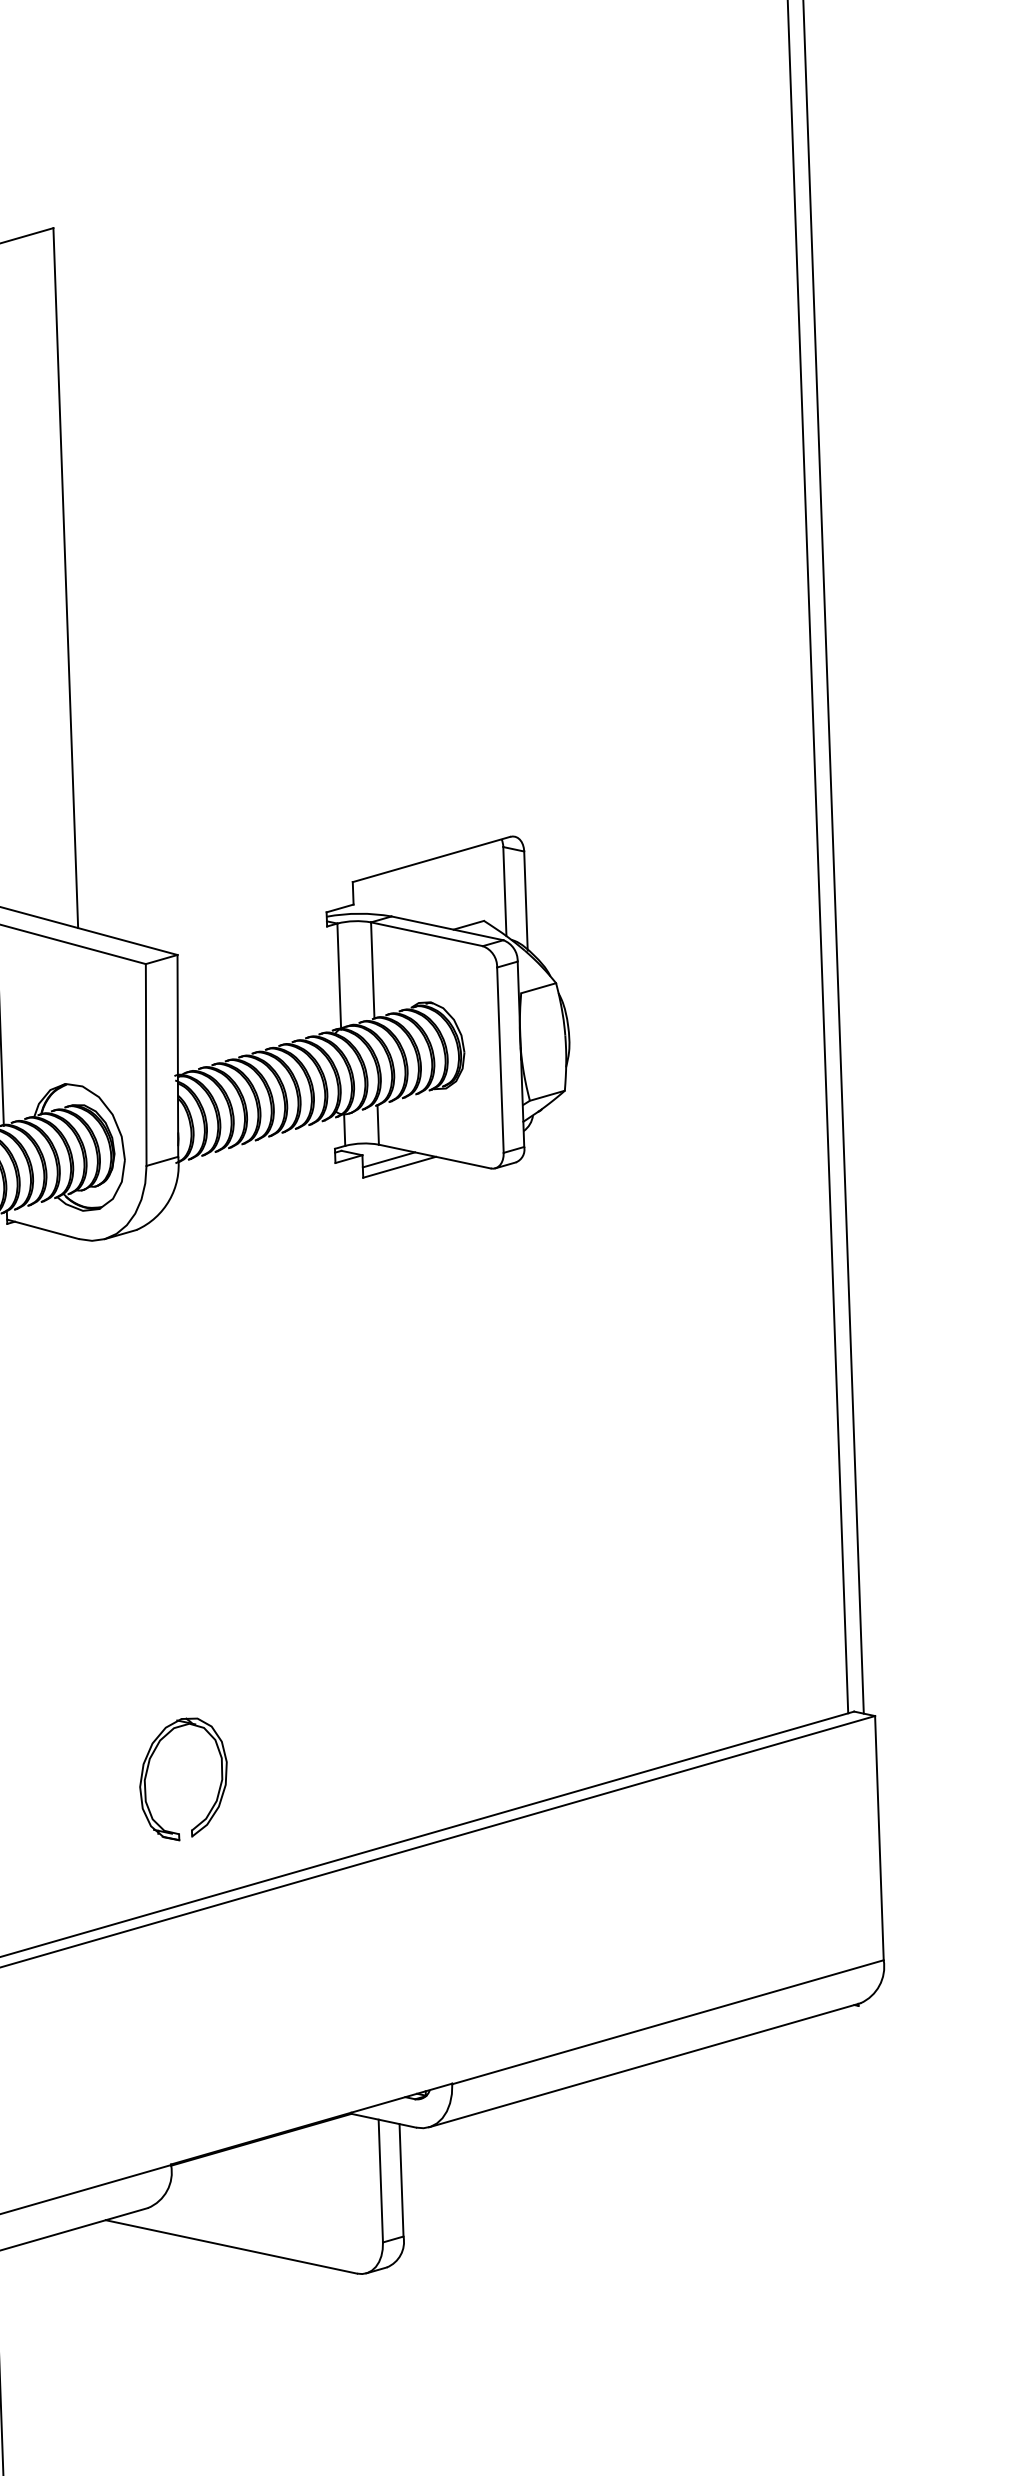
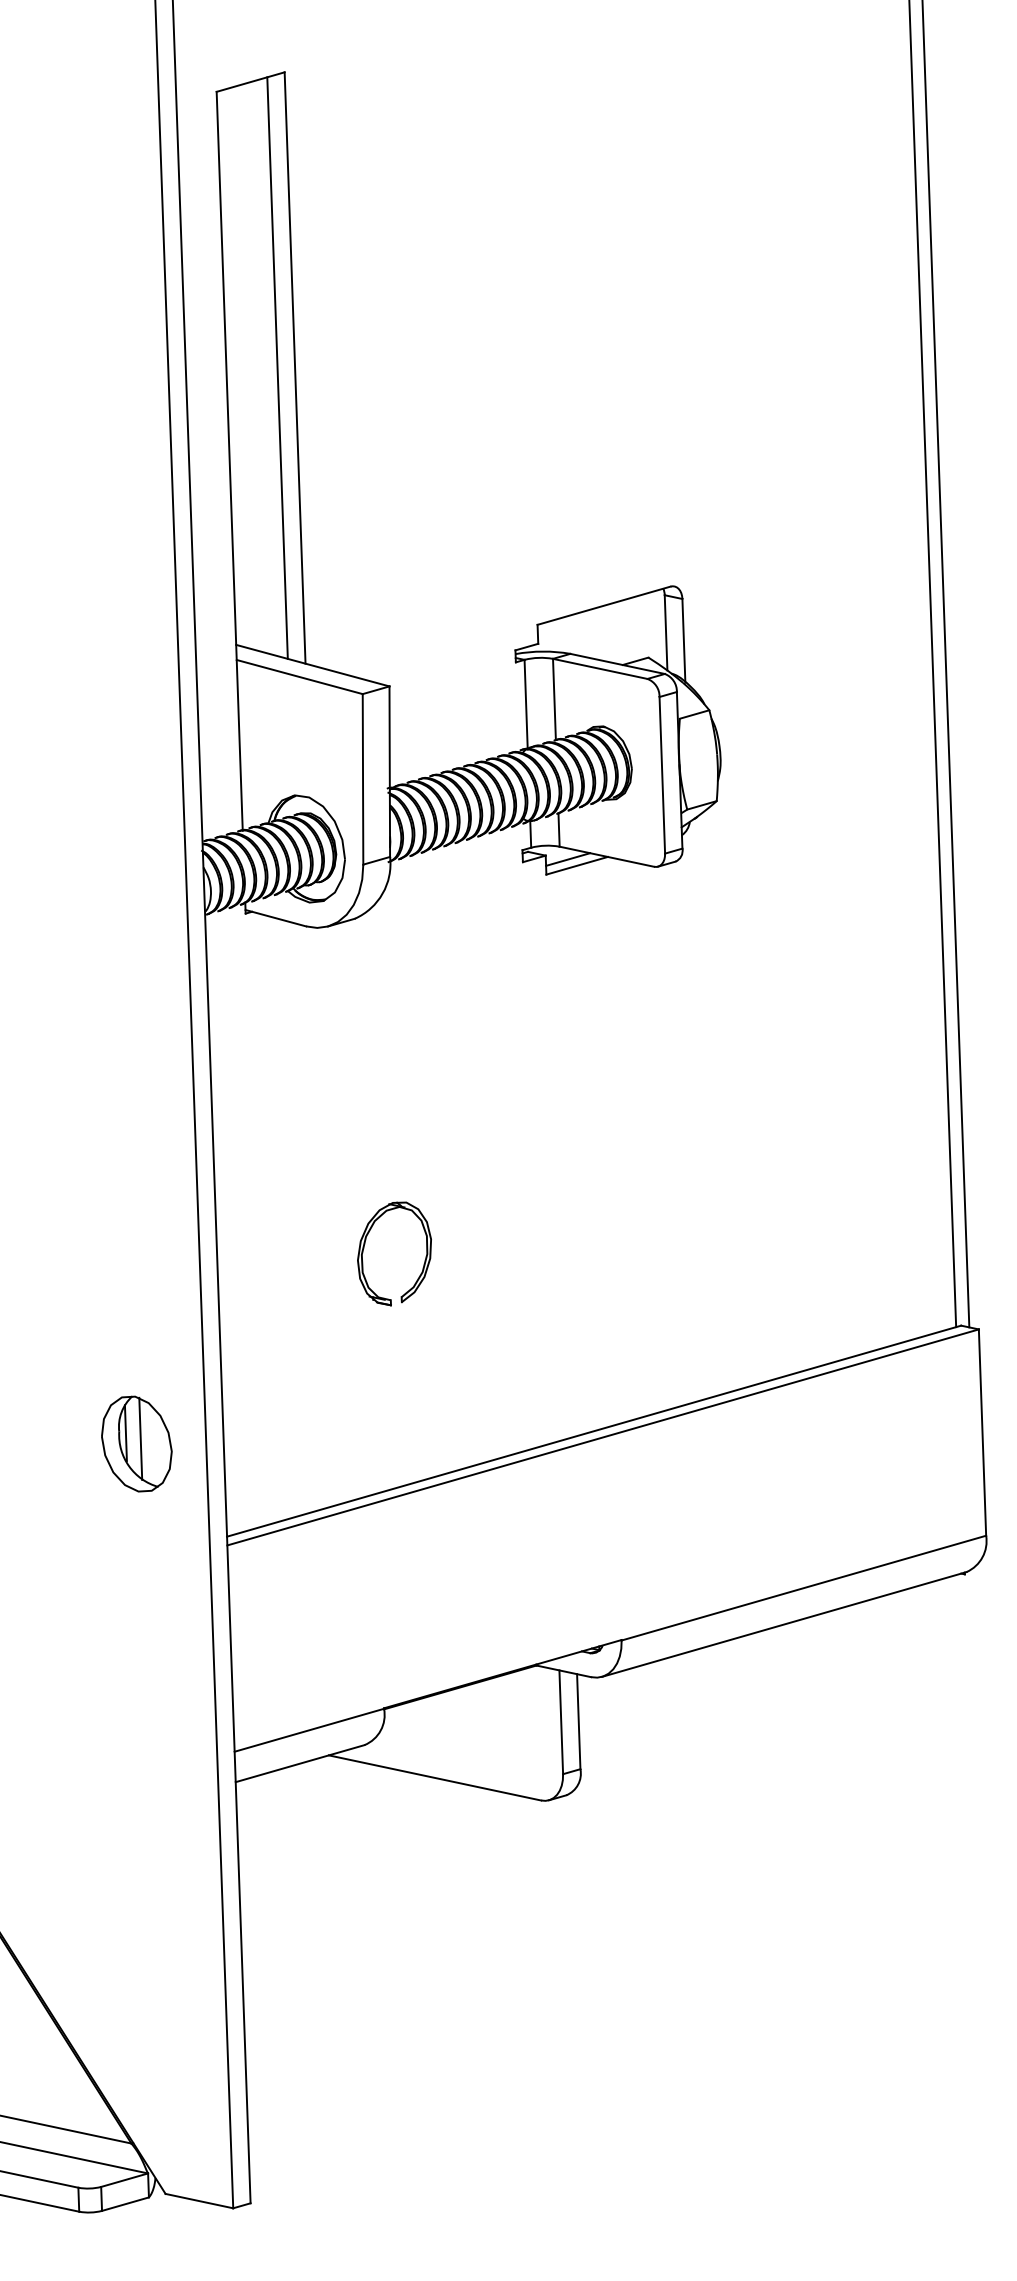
line: (44, 577) -> (277, 367), added
part: (149, 1768) -> (365, 1244), moved

